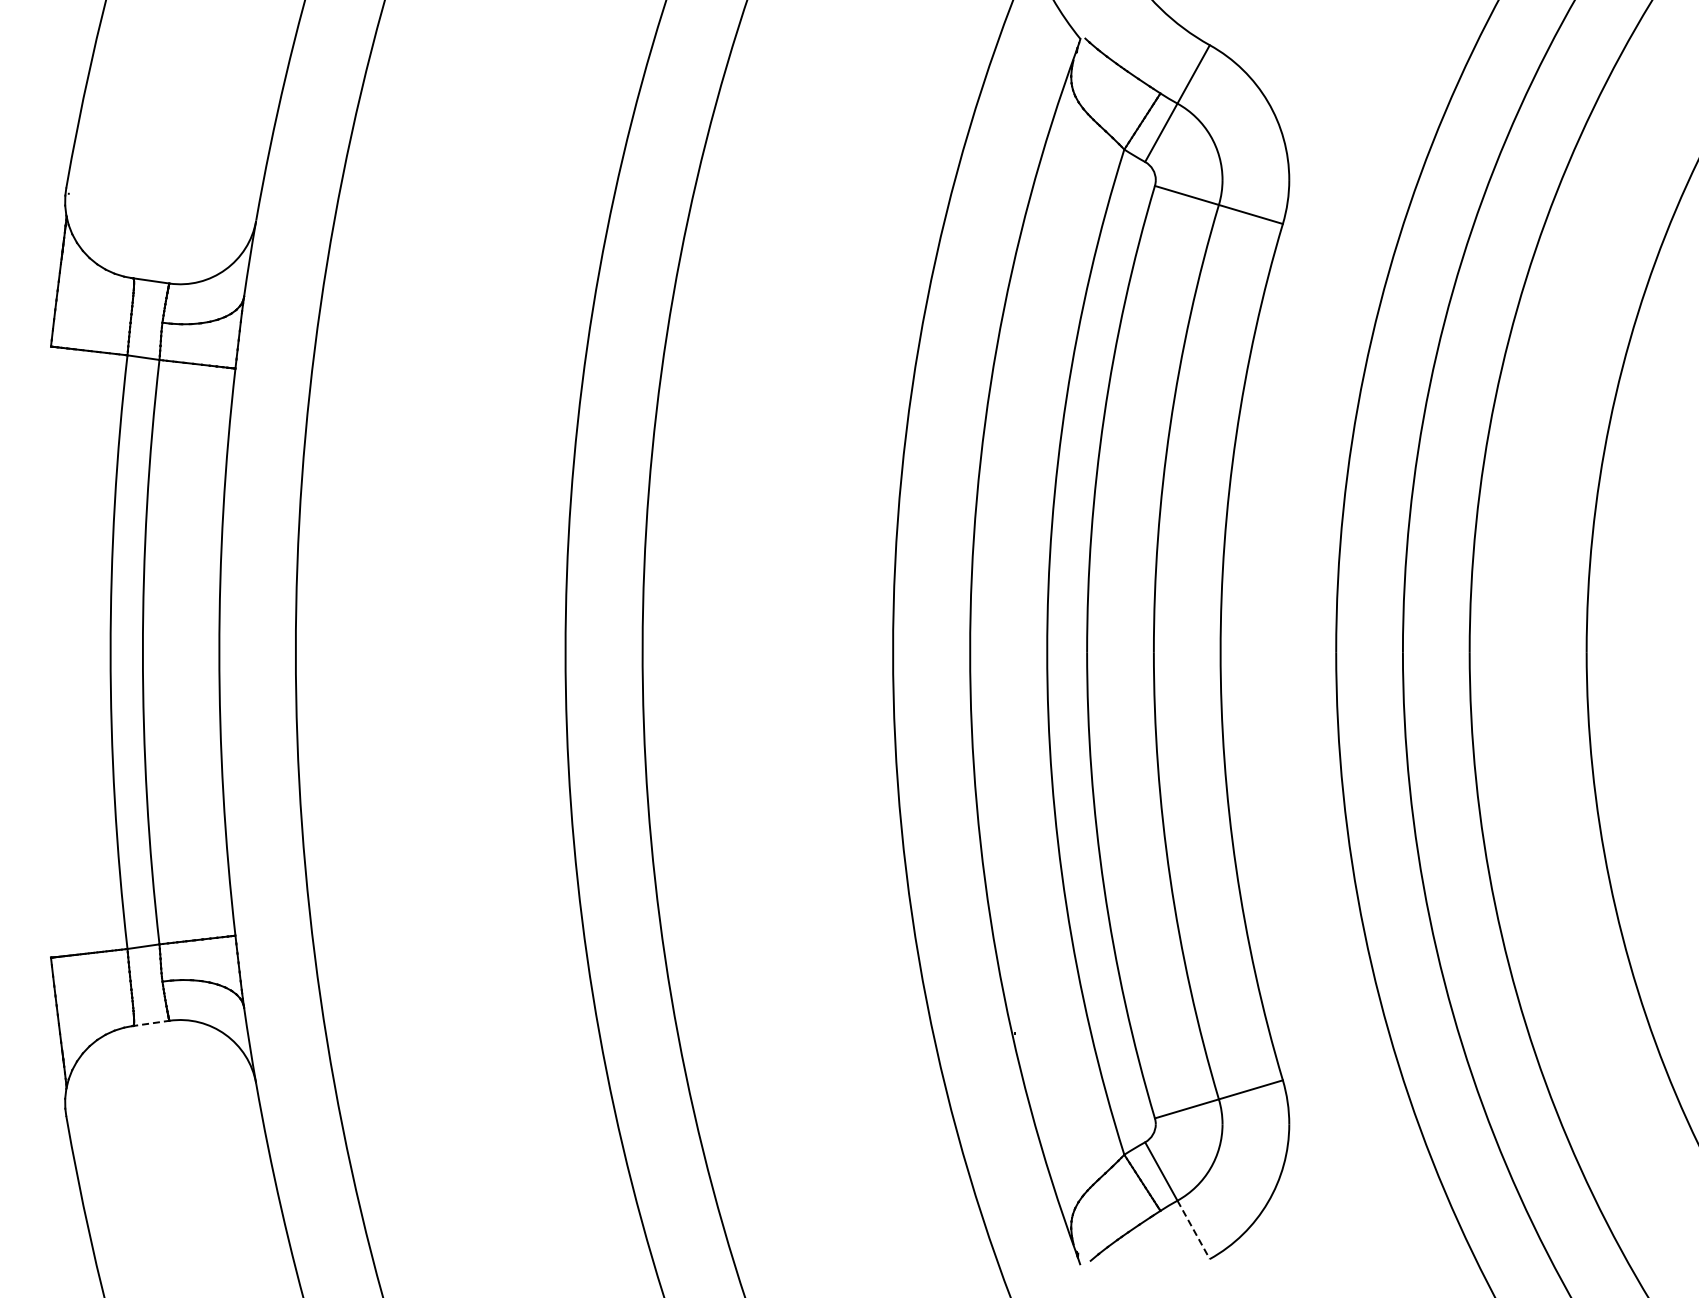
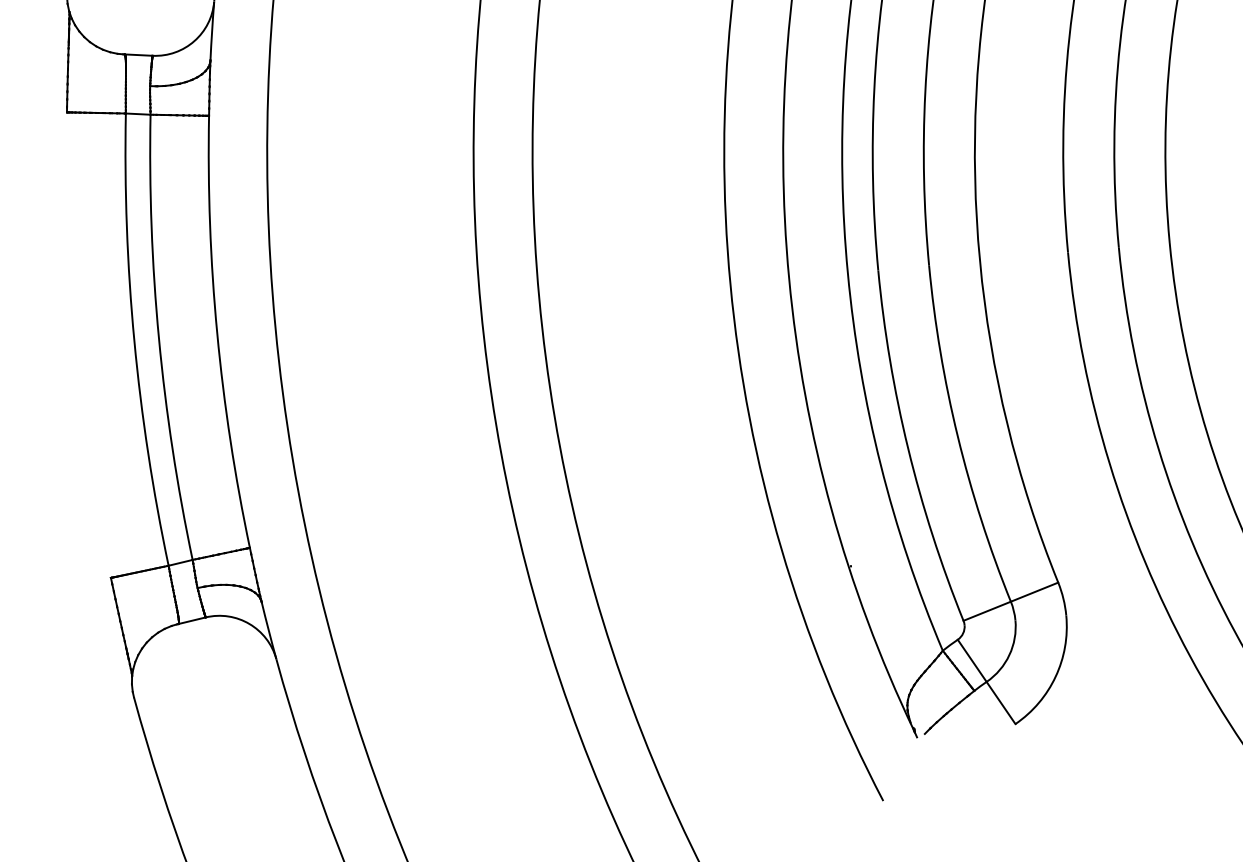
line: (150, 1023) -> (191, 620), dashed -> solid
line: (1193, 1230) -> (1000, 703), dashed -> solid

